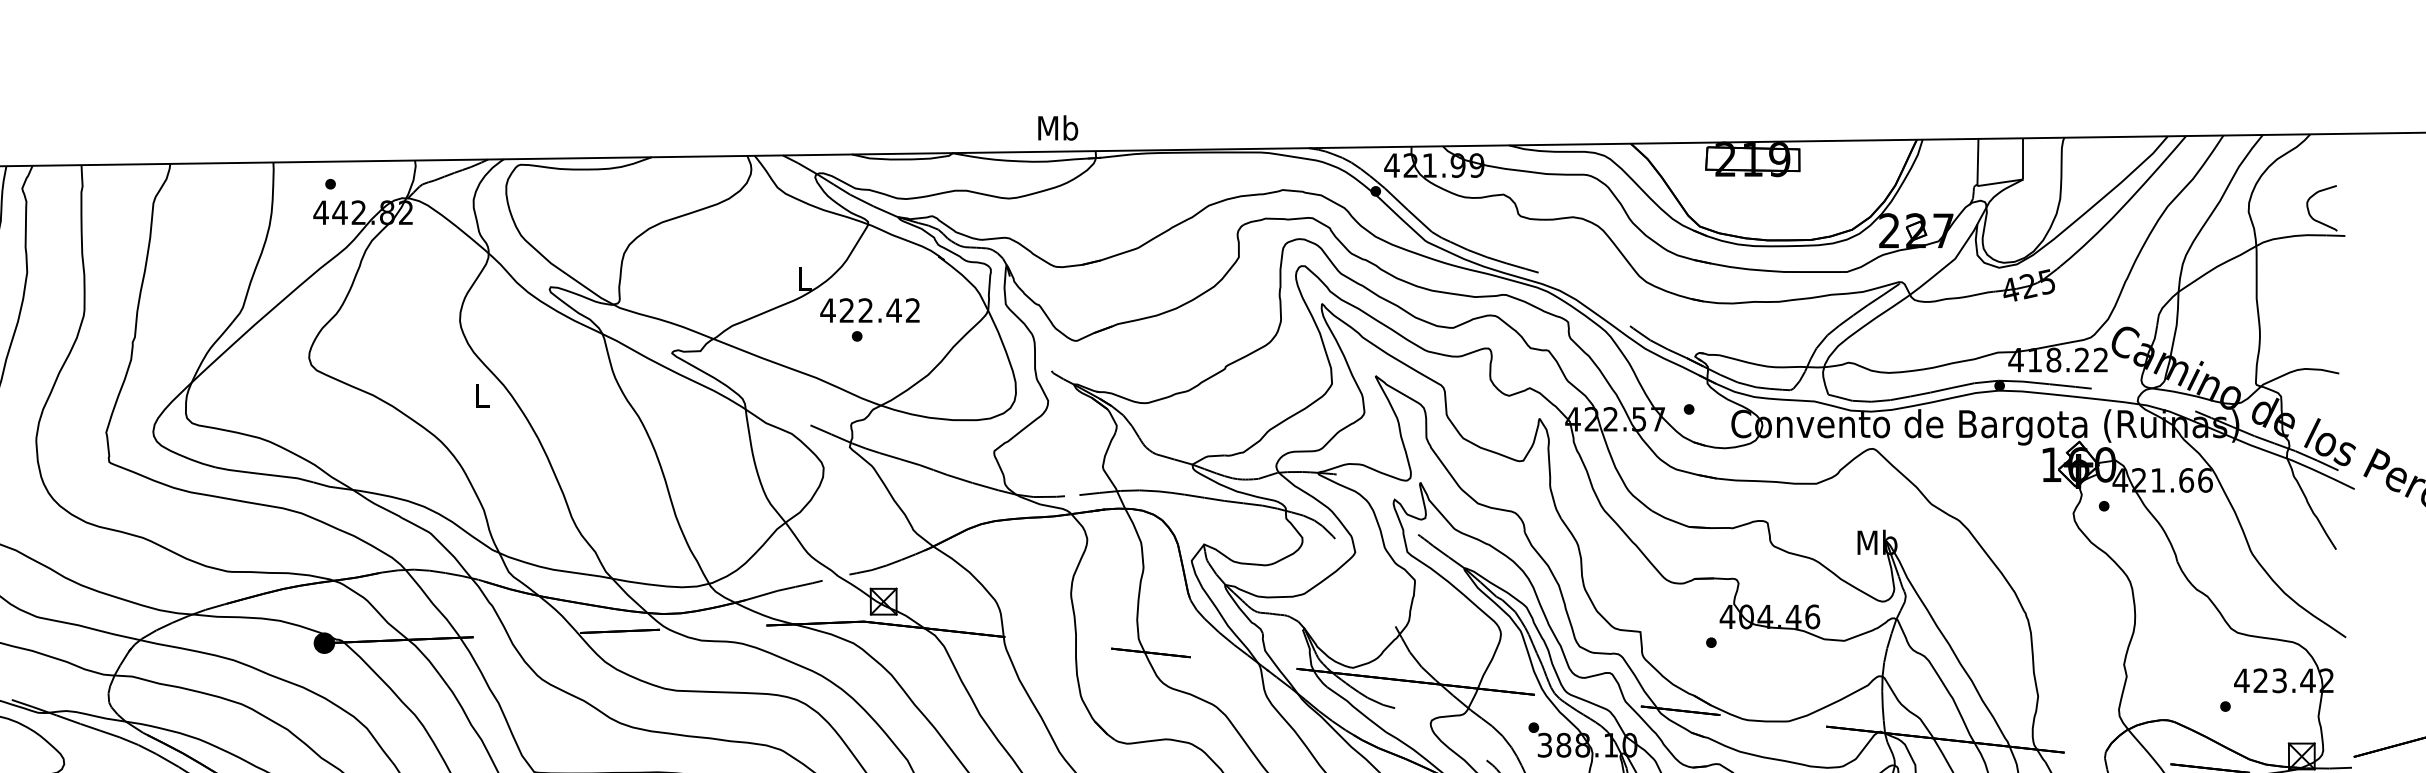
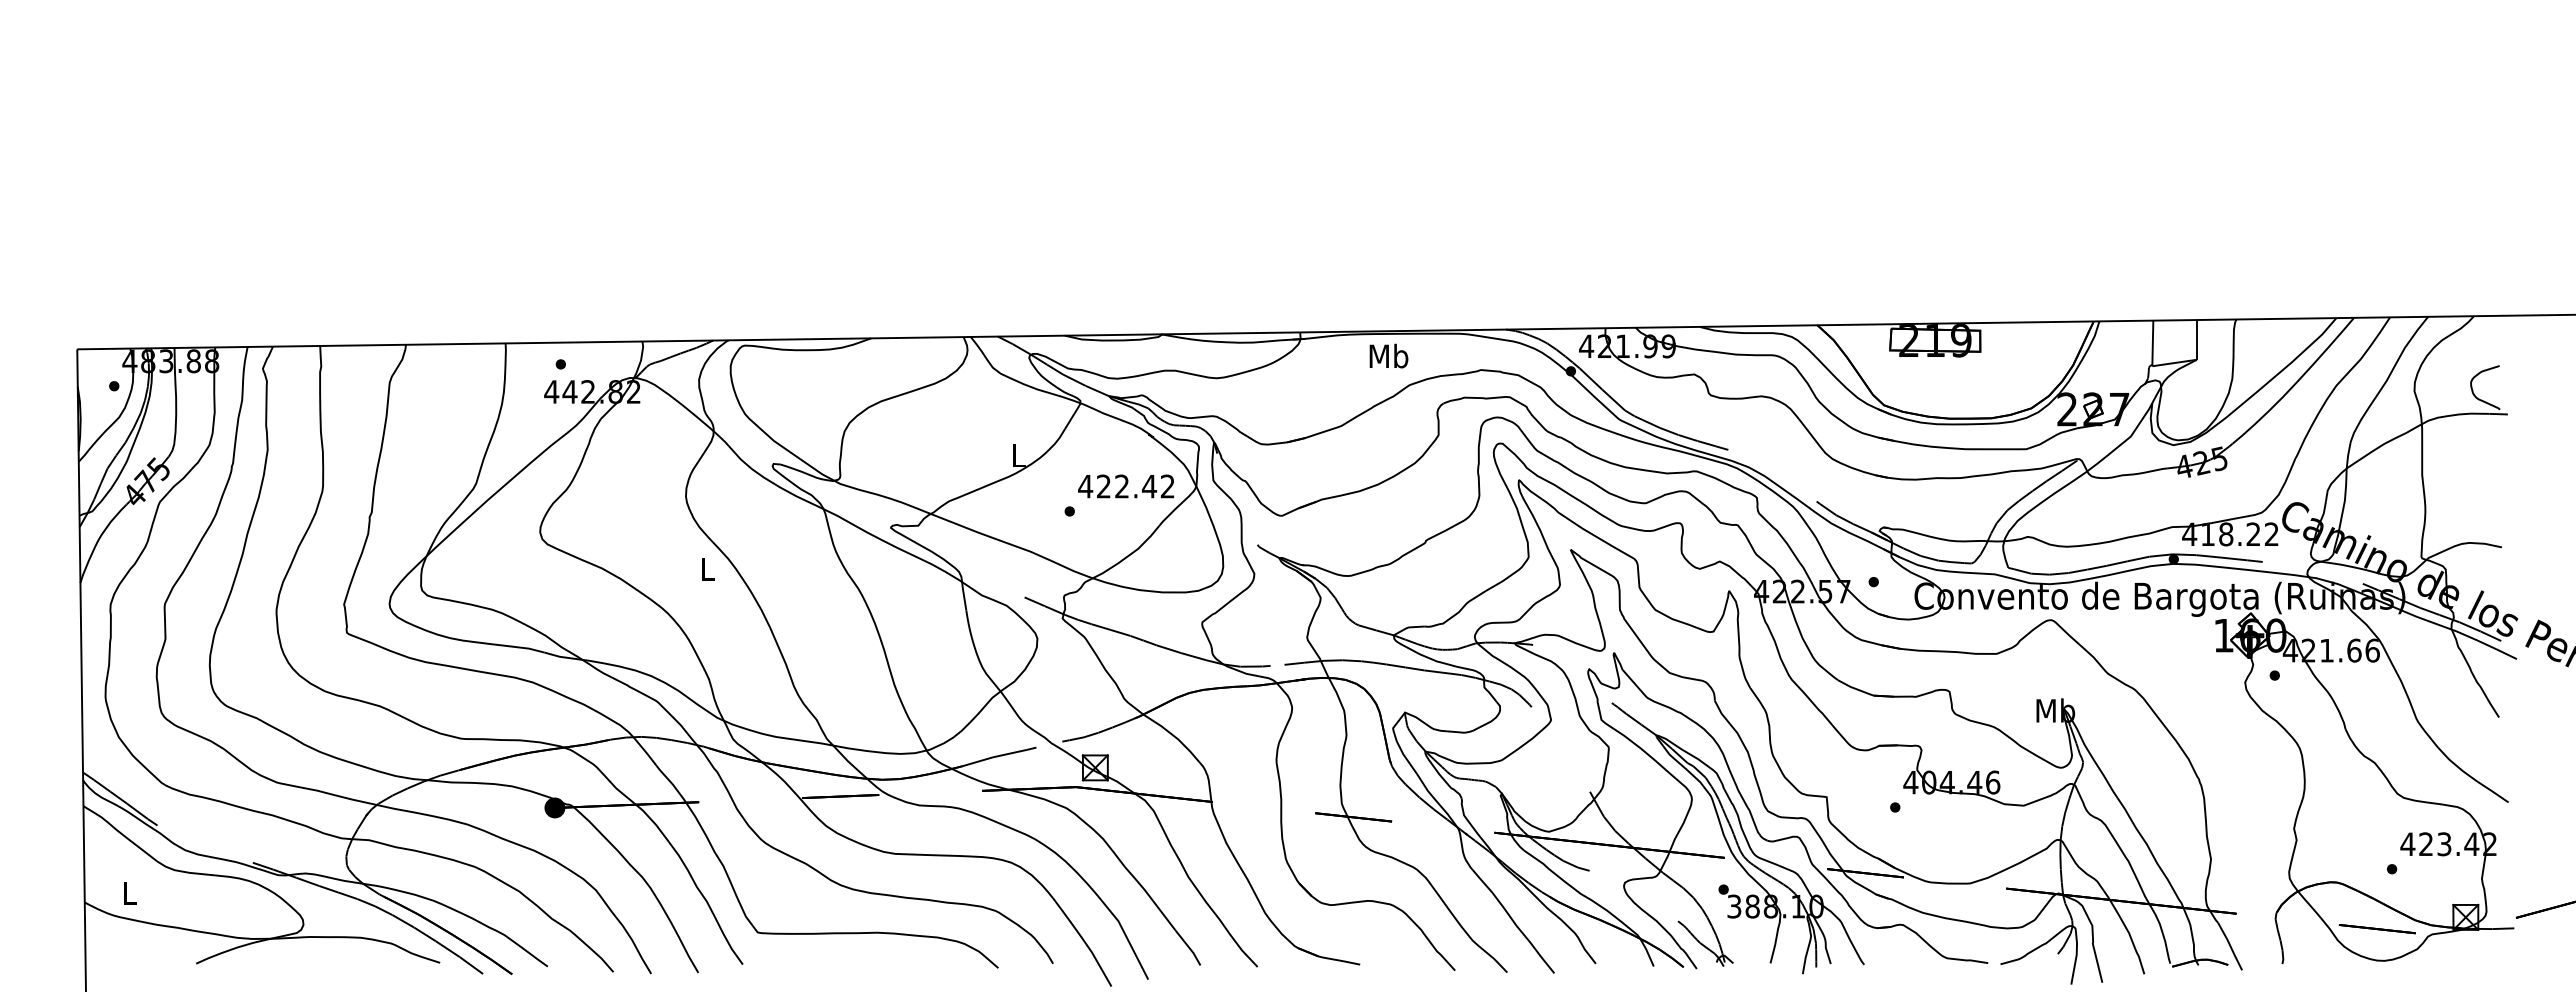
text: (1057, 127) -> (1388, 355), moved
text: (870, 310) -> (1126, 486), moved

